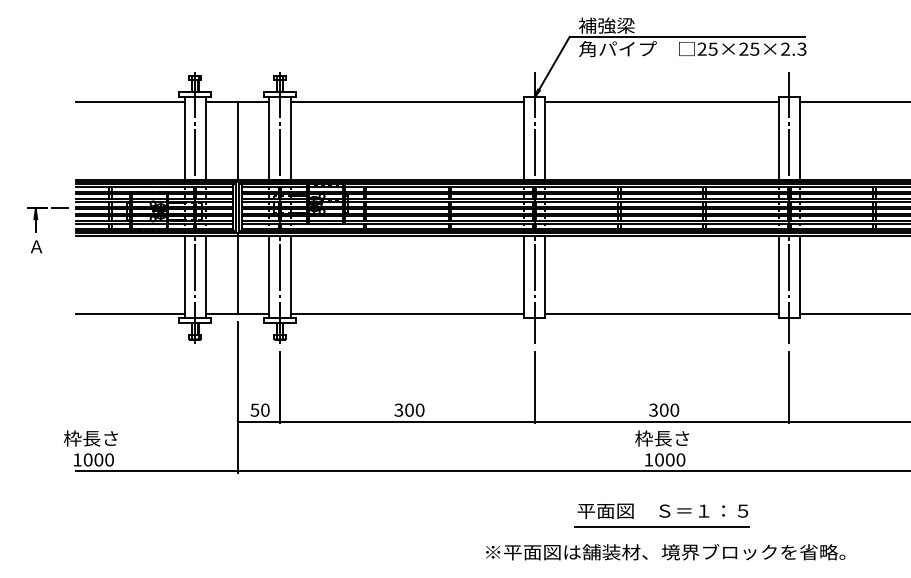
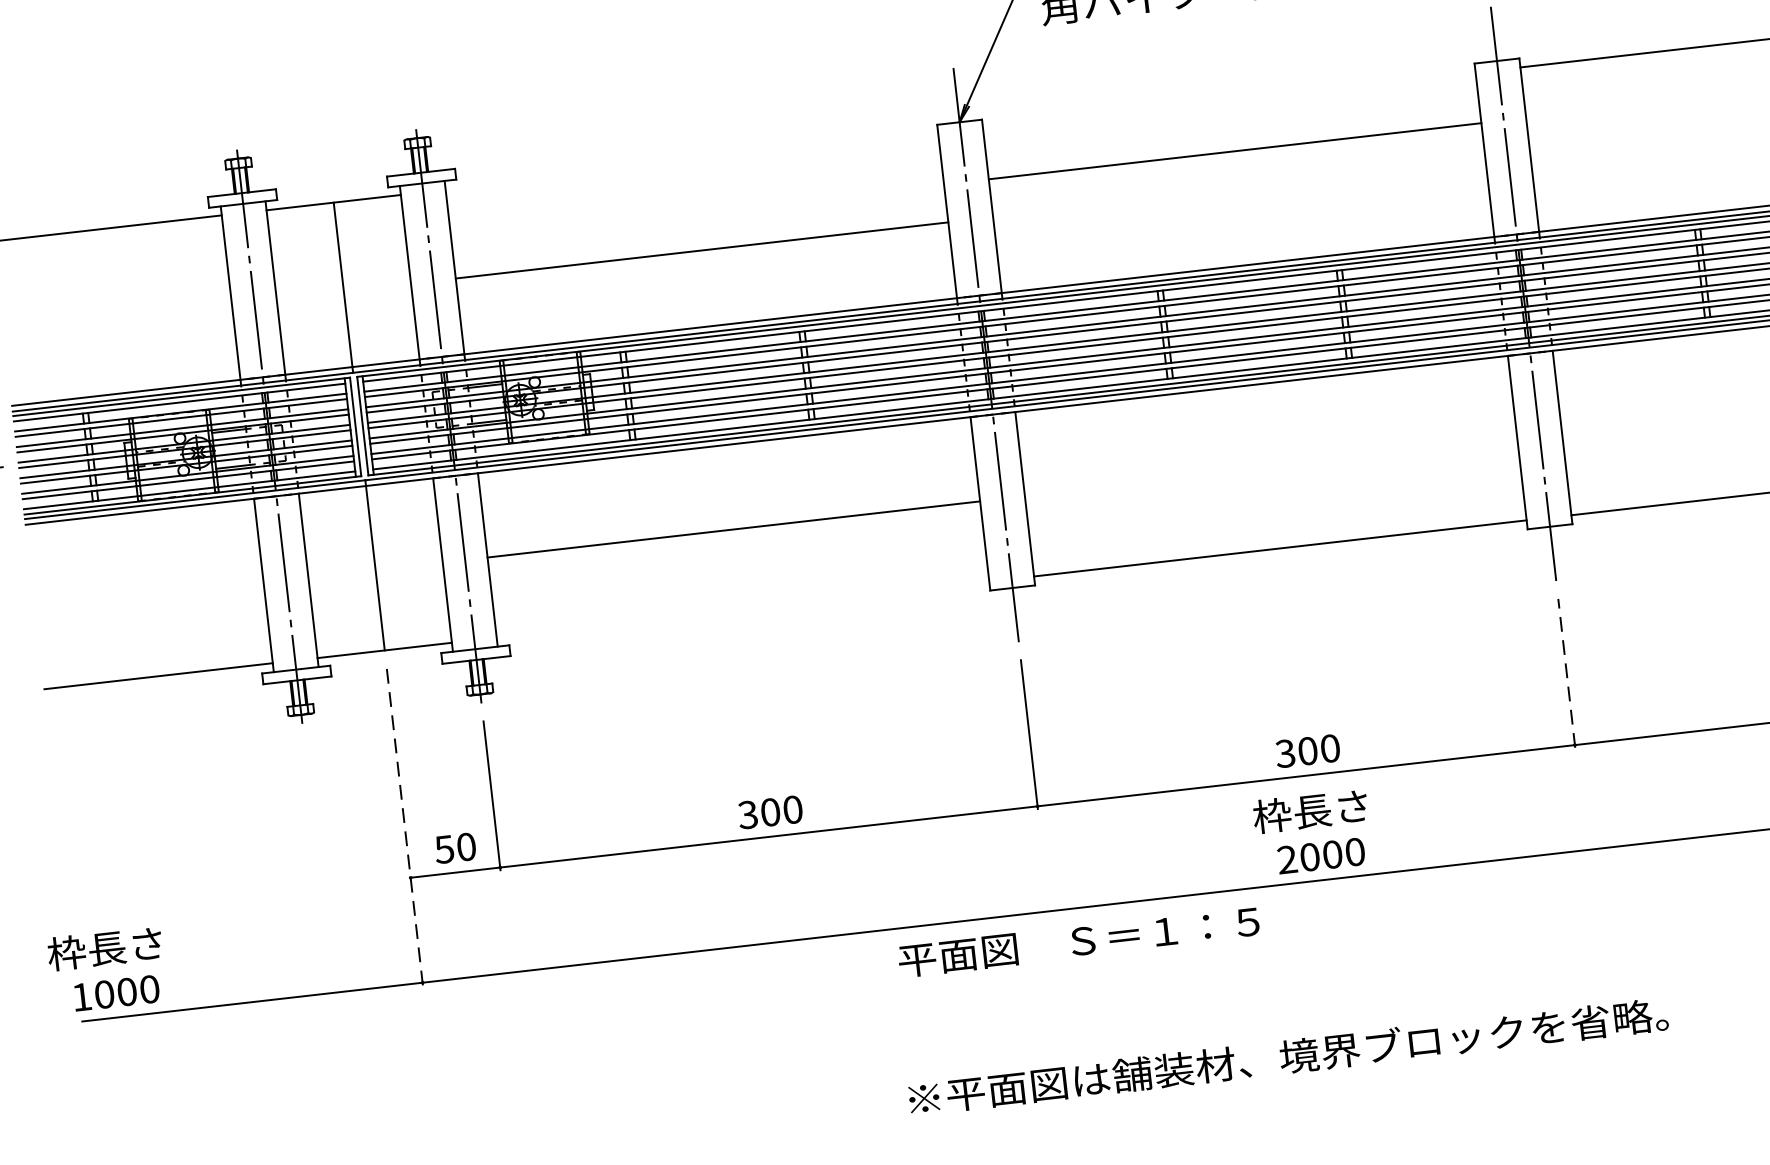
line: (407, 101) -> (702, 250), moved
line: (661, 101) -> (1233, 151), moved
line: (407, 313) -> (733, 528), moved
line: (789, 387) -> (1566, 673), solid -> dashed
line: (237, 397) -> (404, 826), solid -> dashed
text: (648, 459) -> (1286, 858), 1000 -> 2000
text: (662, 510) -> (1077, 940), moved
line: (661, 527) -> (1330, 999), removed
text: (665, 552) -> (1287, 1057), moved

